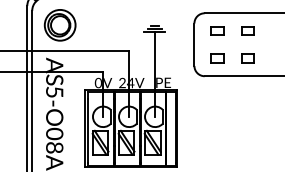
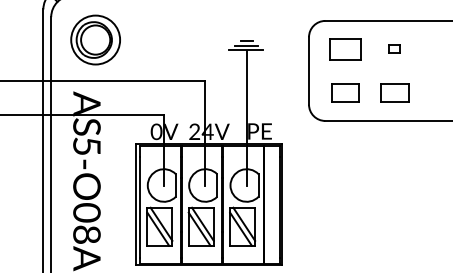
part: (217, 30) -> (345, 48), size x1.6
part: (247, 30) -> (393, 48), size x0.6
part: (217, 58) -> (345, 92), size x1.4
part: (247, 58) -> (393, 92), size x1.4

